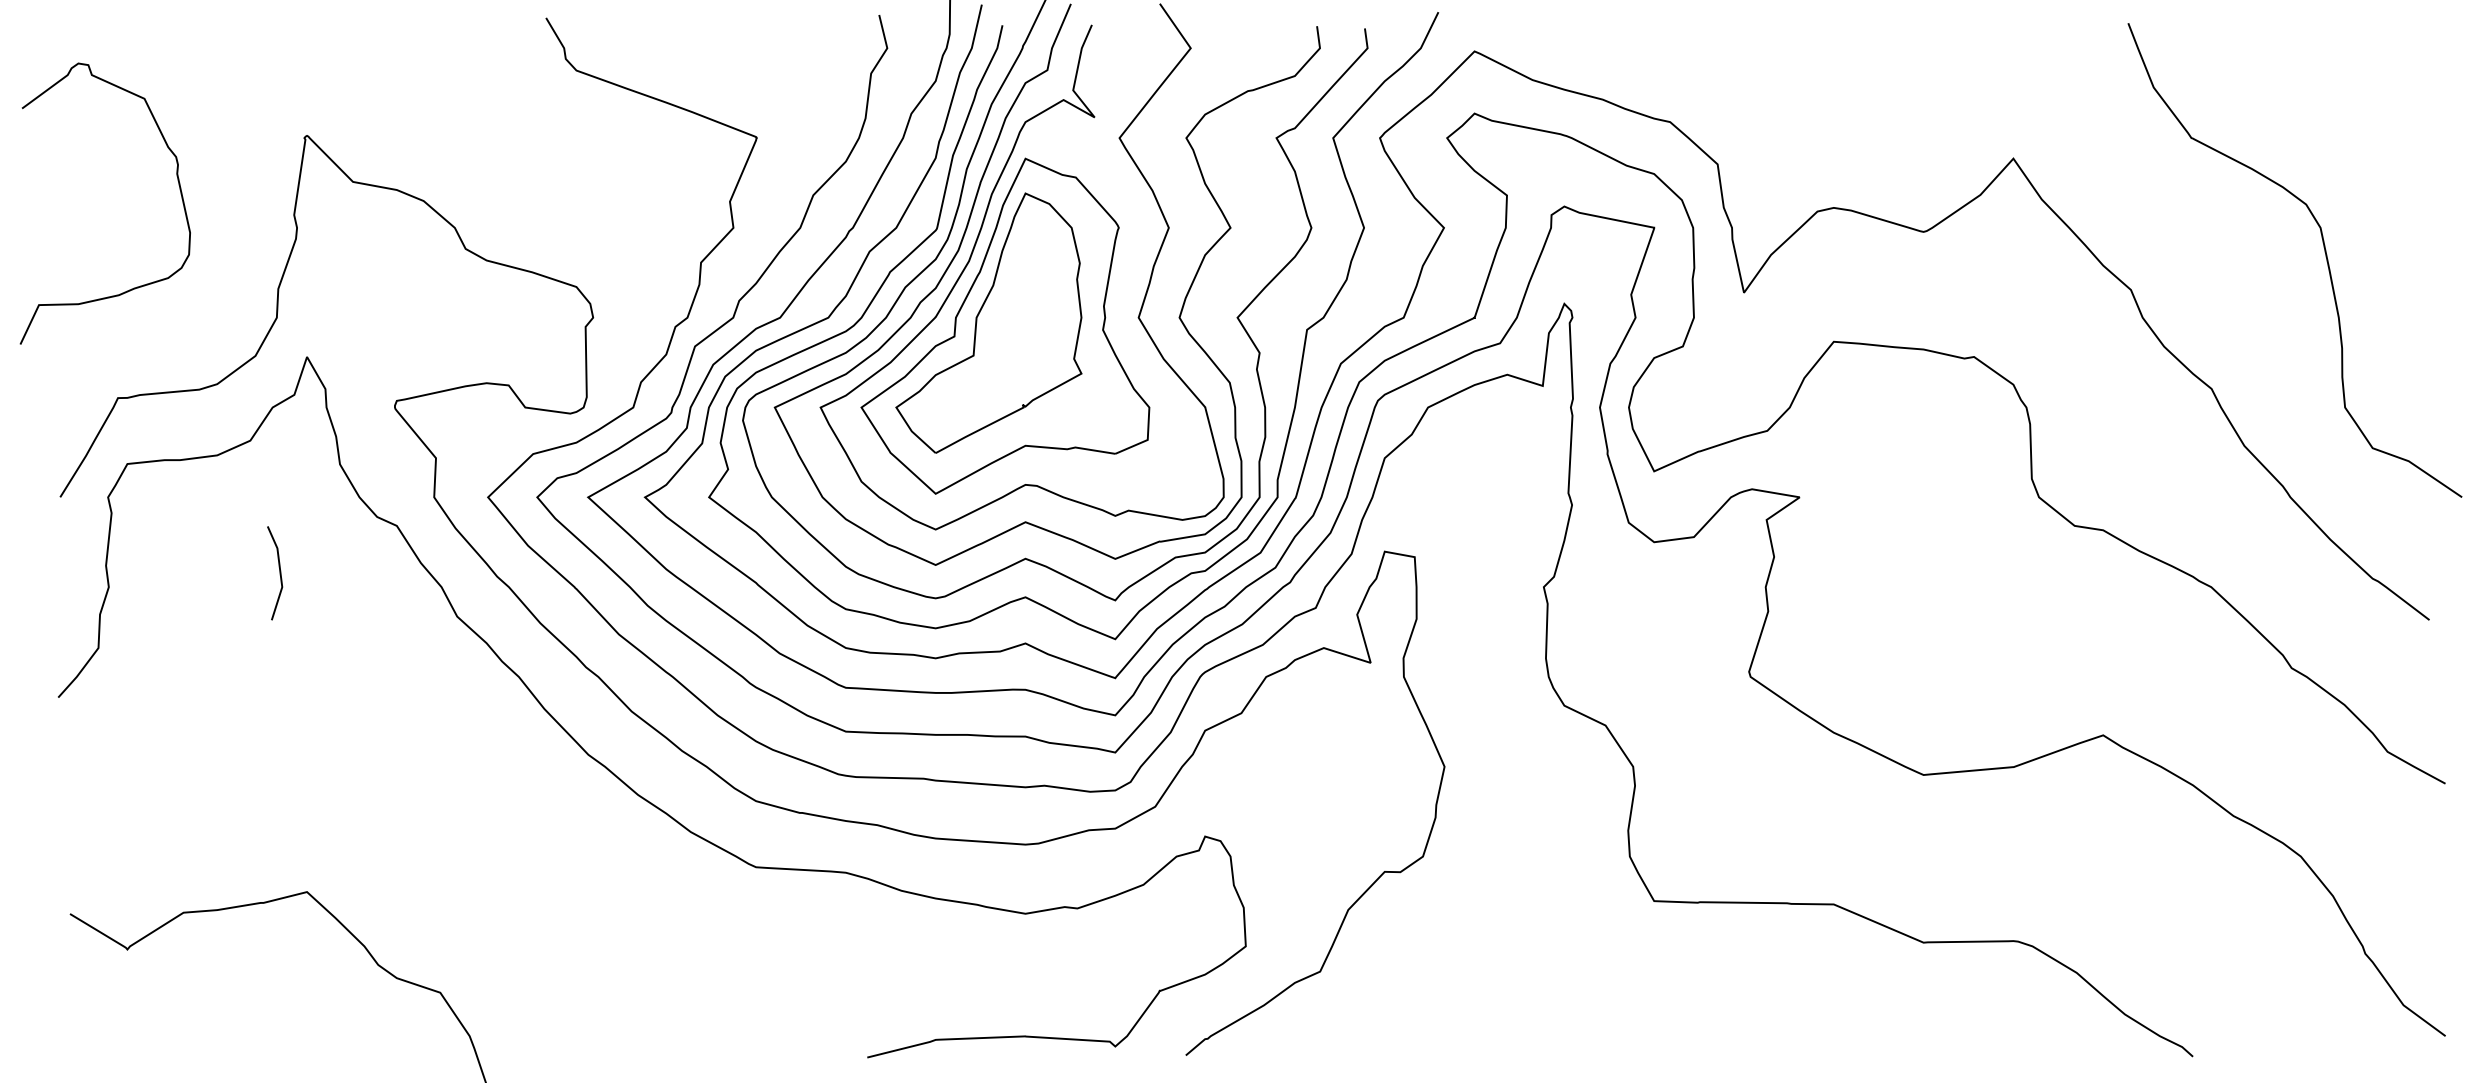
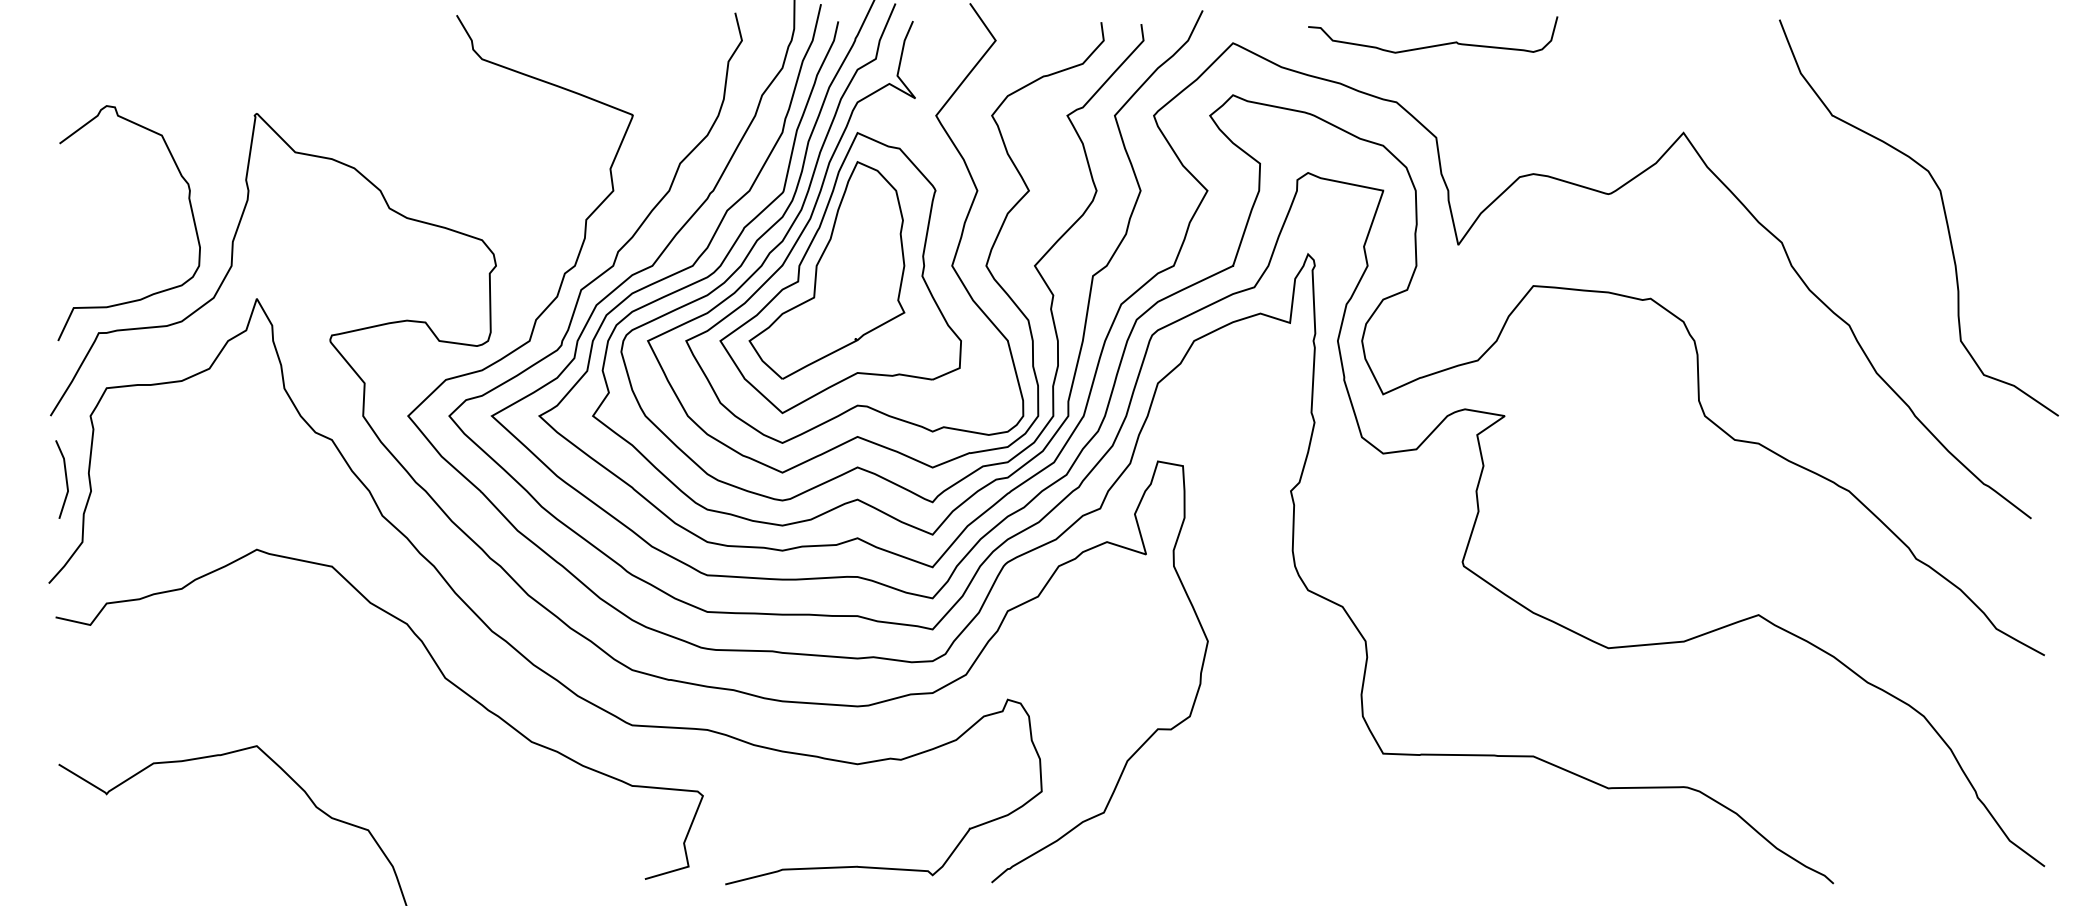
curve: (1716, 53) -> (1435, 44), added
curve: (178, 185) -> (190, 208), moved
line: (279, 573) -> (65, 479), moved
curve: (529, 808) -> (442, 676), added

